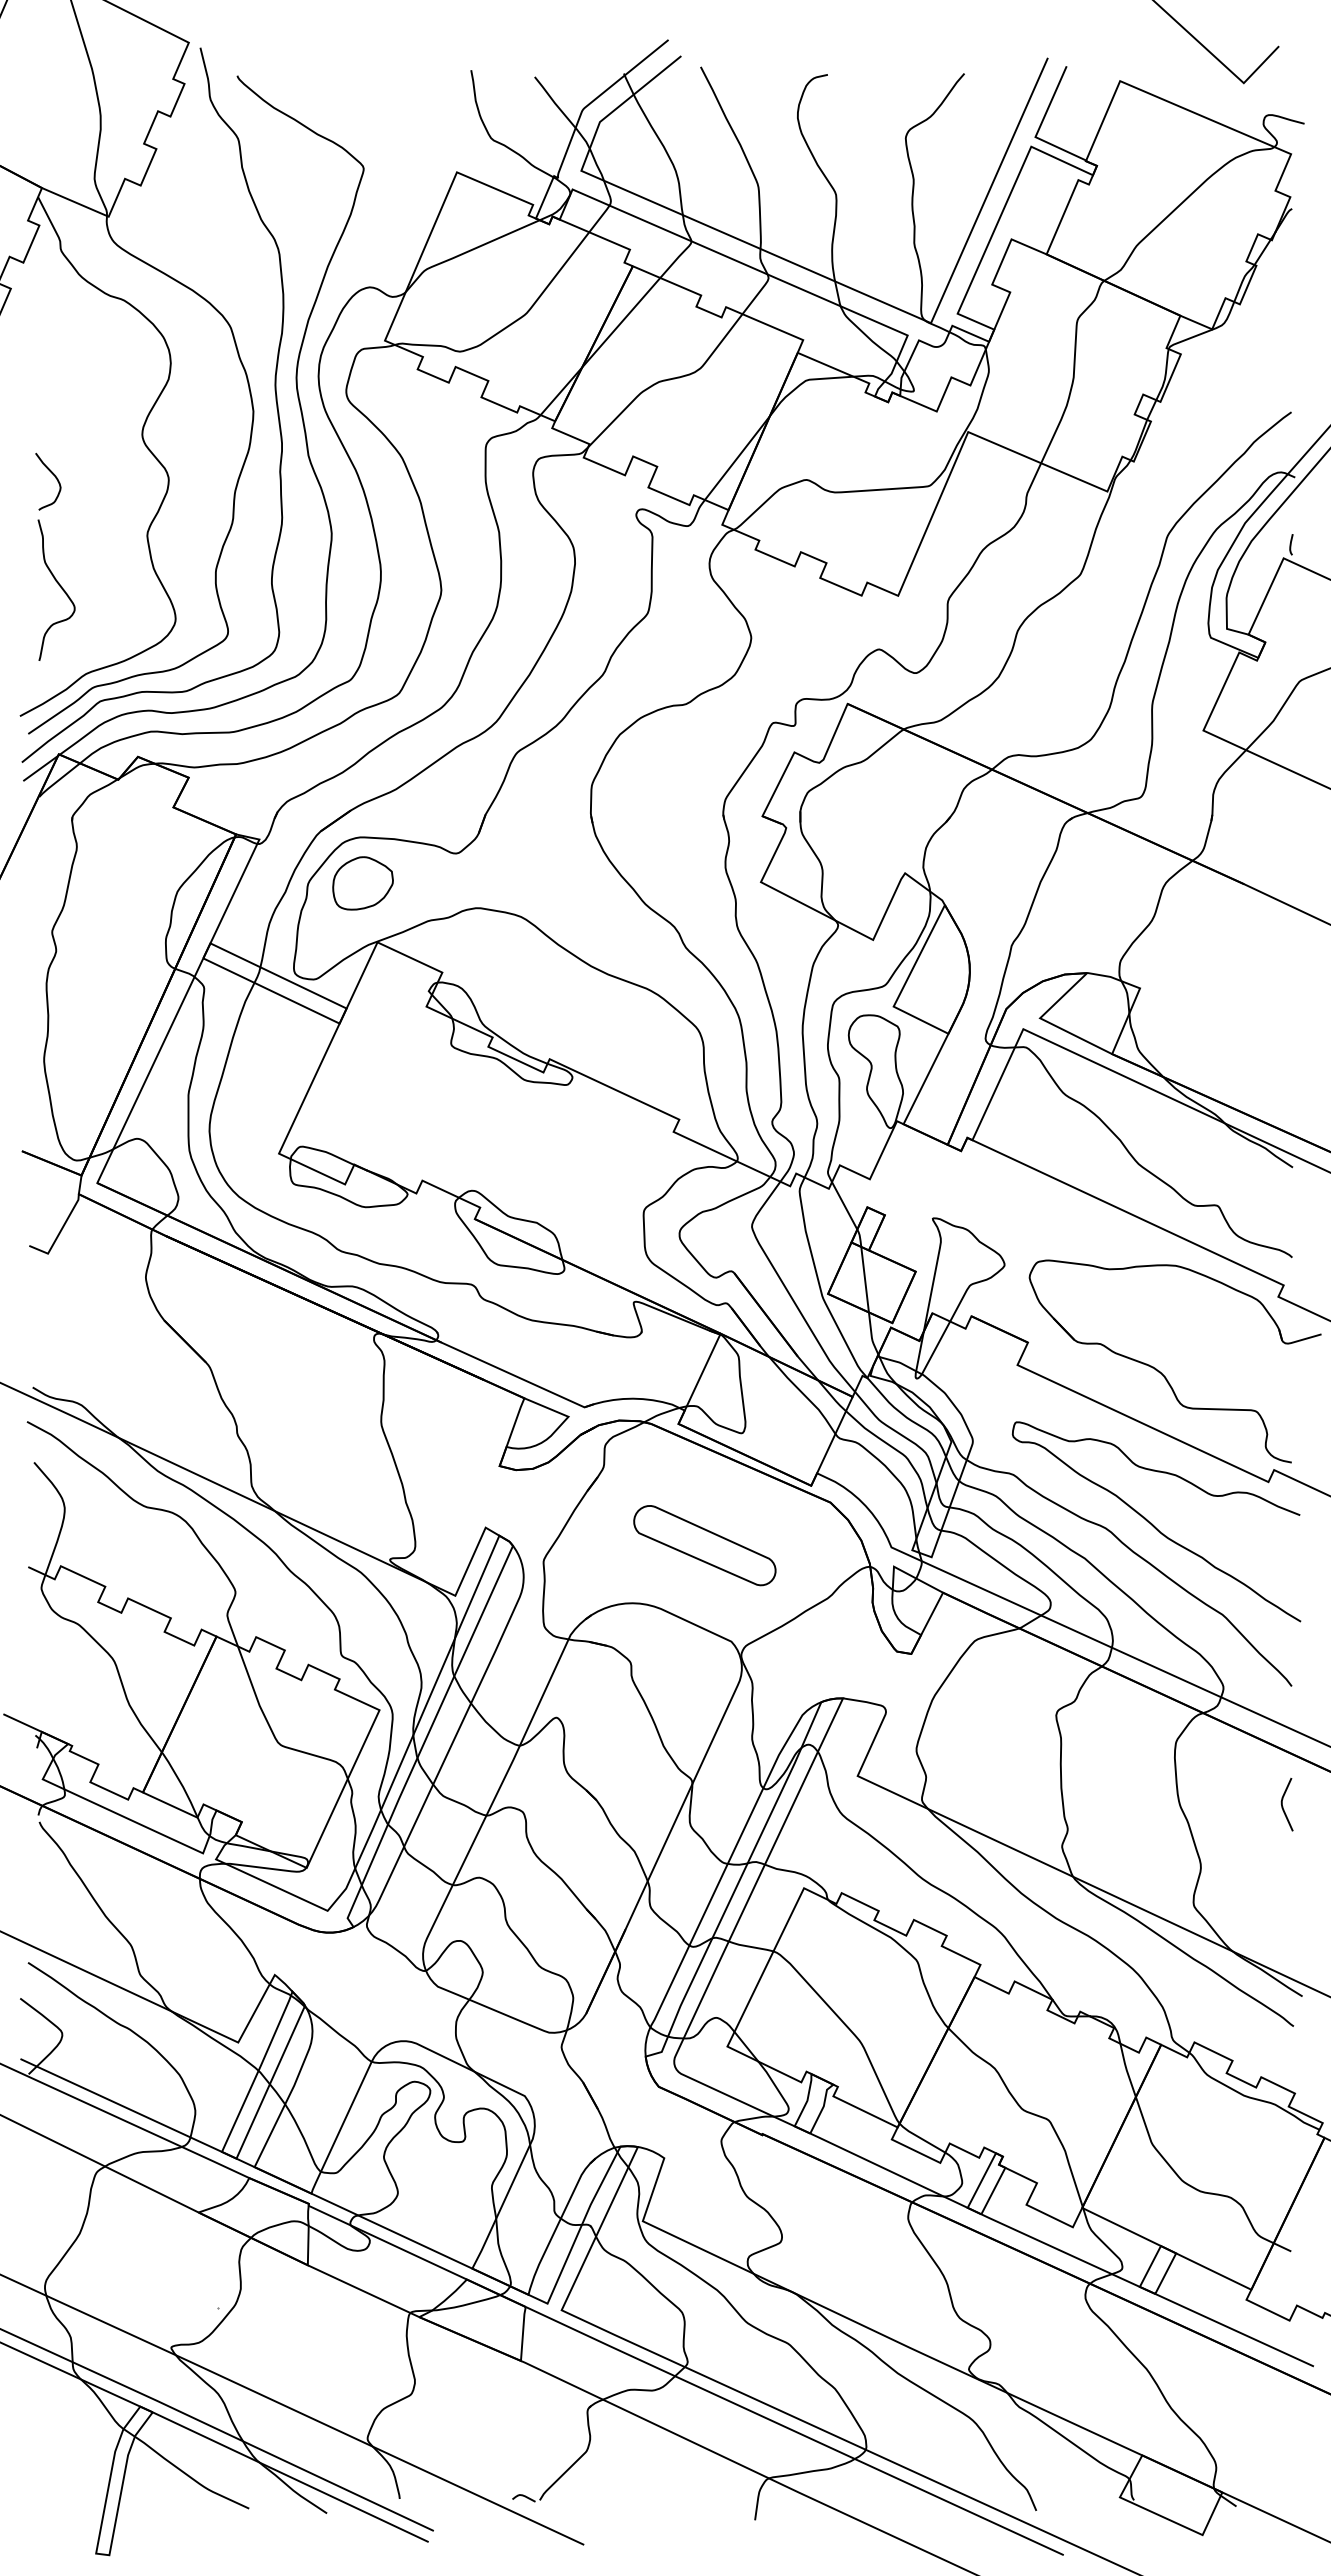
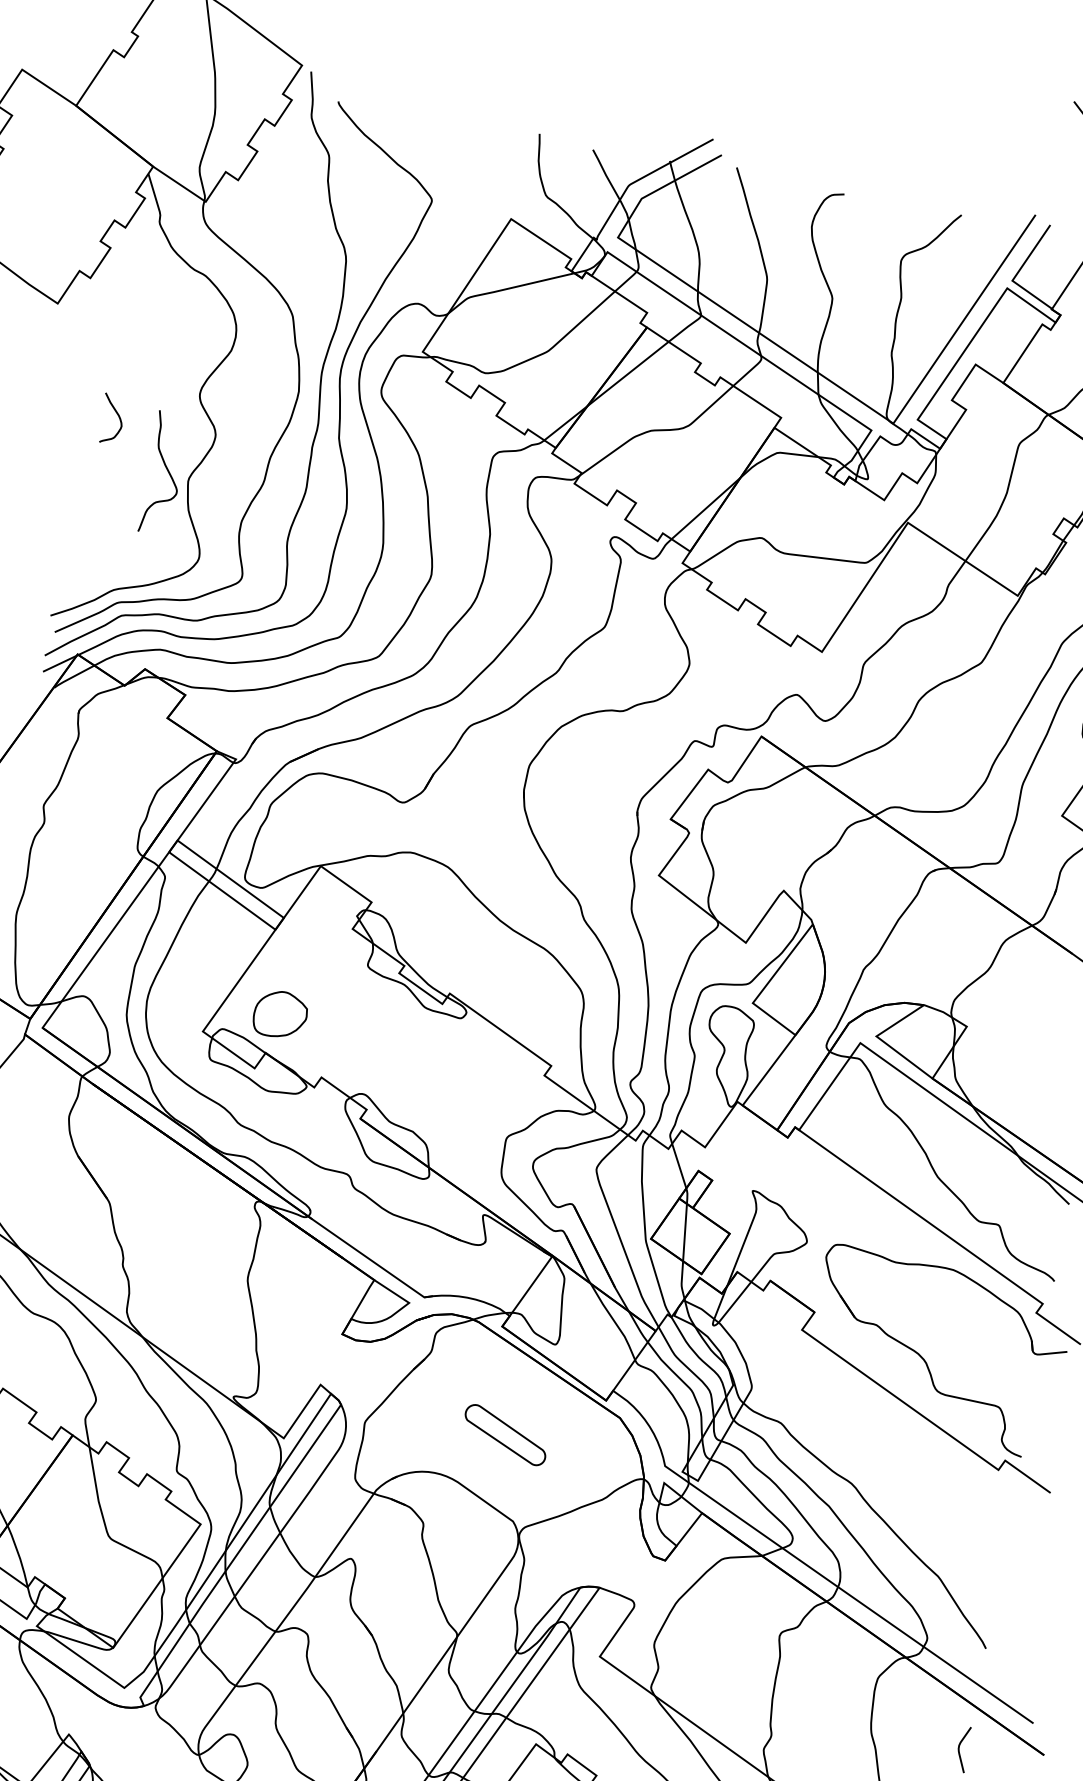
curve: (59, 586) -> (167, 470), moved
part: (362, 883) -> (280, 1014), moved
curve: (1153, 1524) -> (893, 1488), removed
part: (704, 1545) -> (505, 1434), size x0.7

